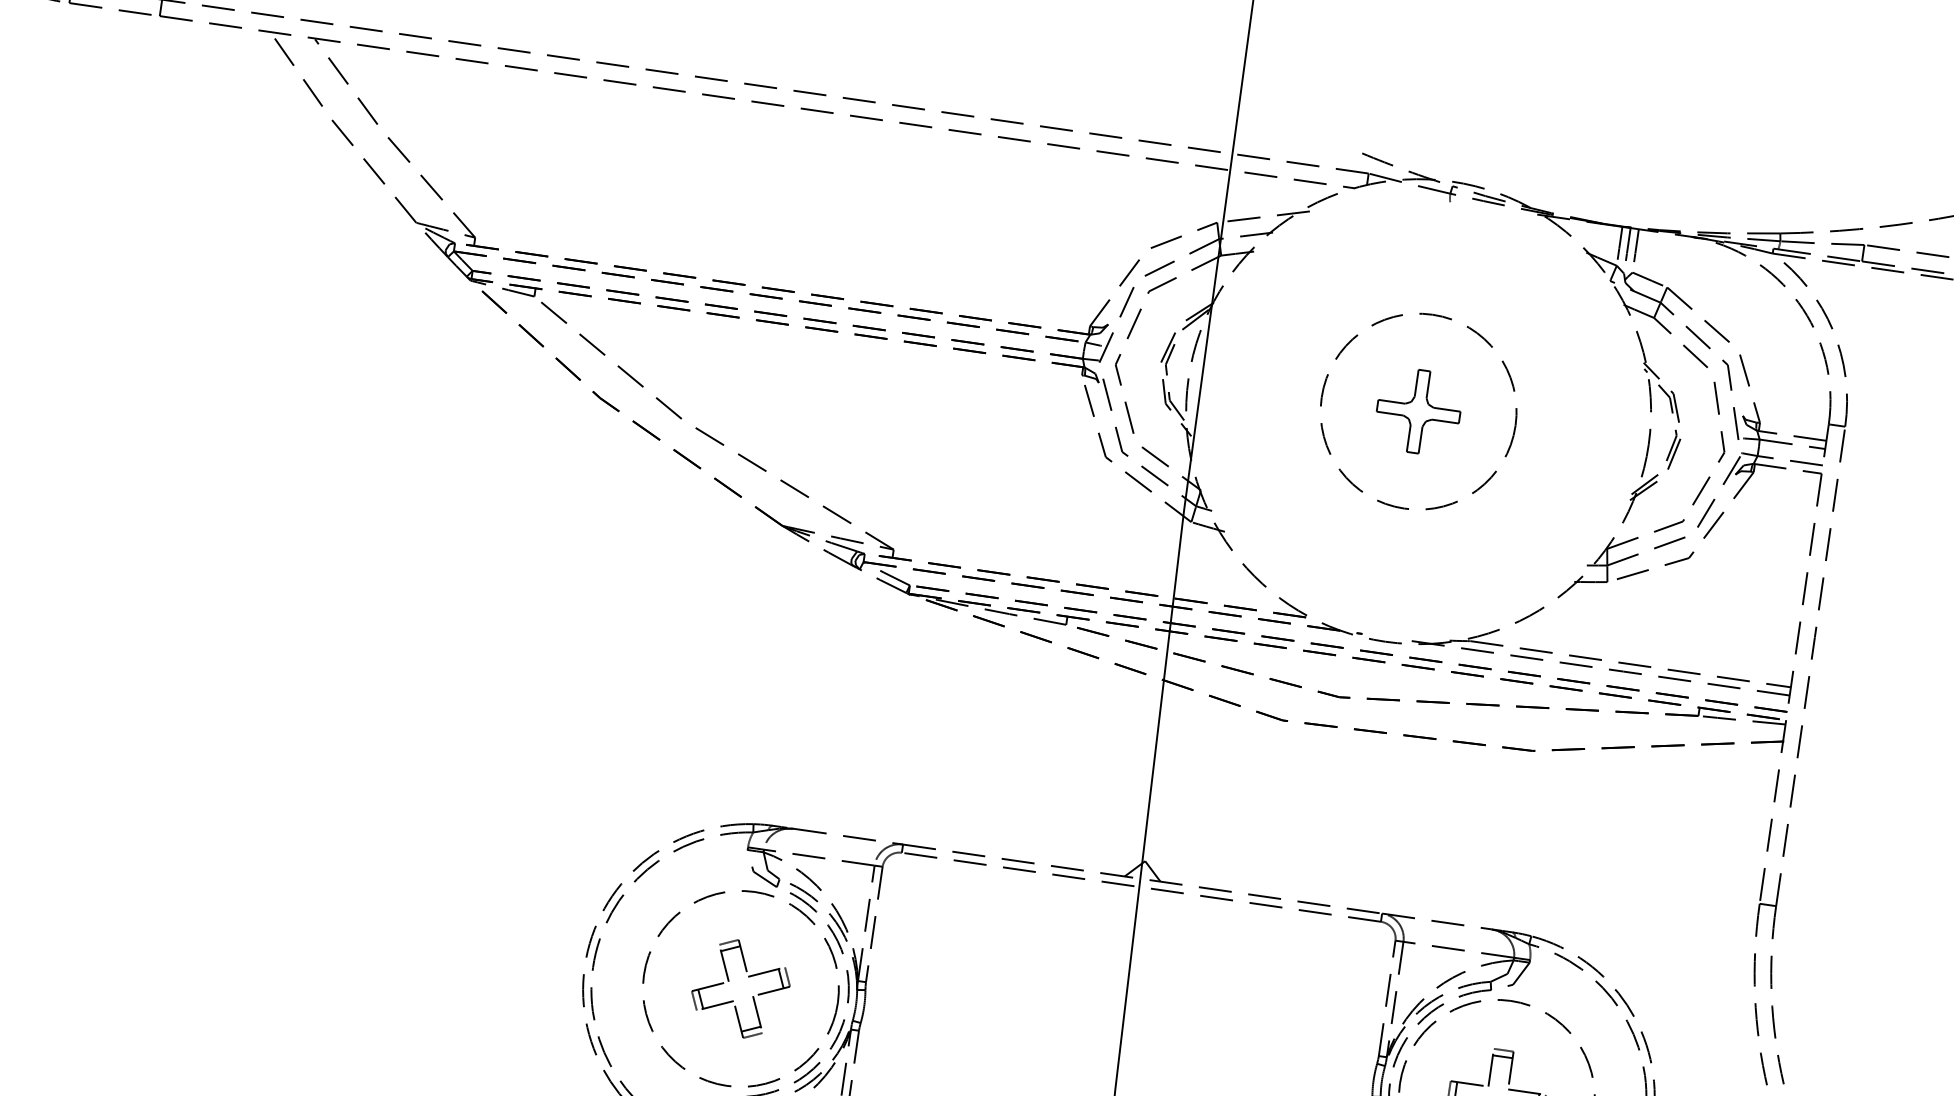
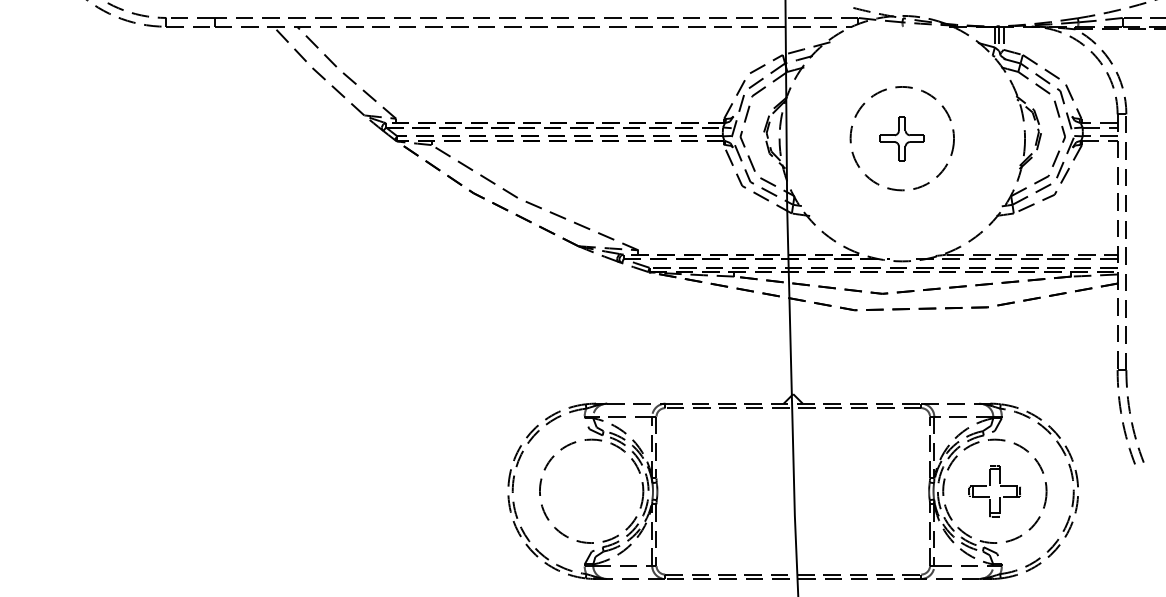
part: (730, 981) -> (585, 488), removed

